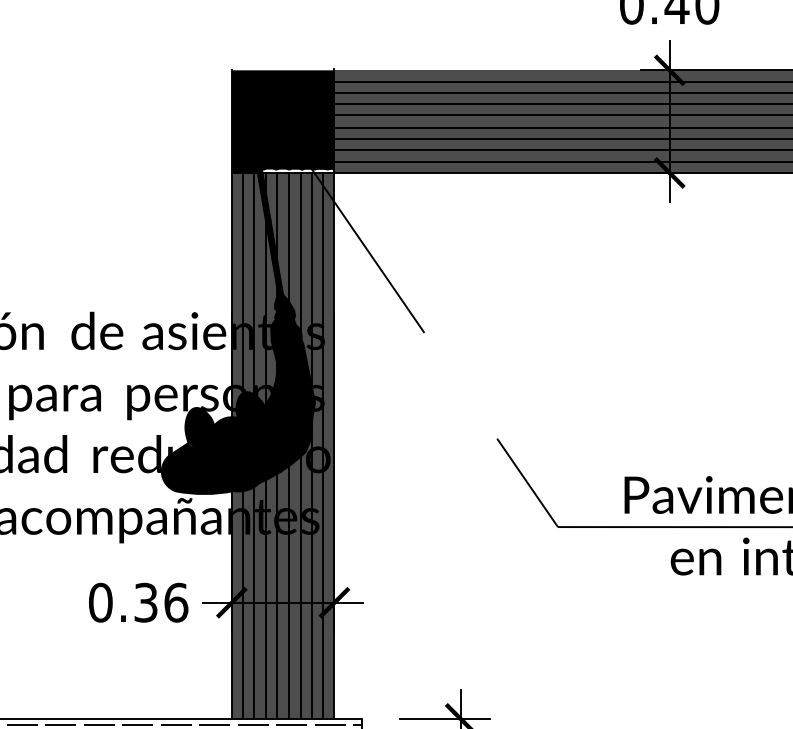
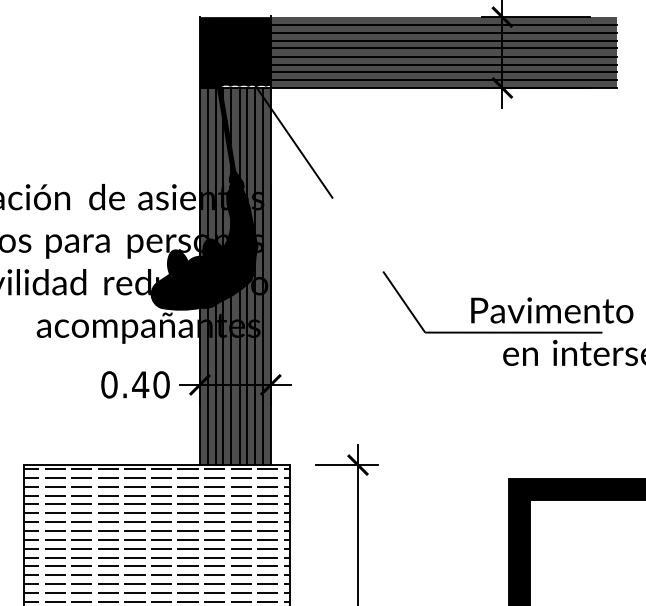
text: (160, 602) -> (150, 384), 0.36 -> 0.40

